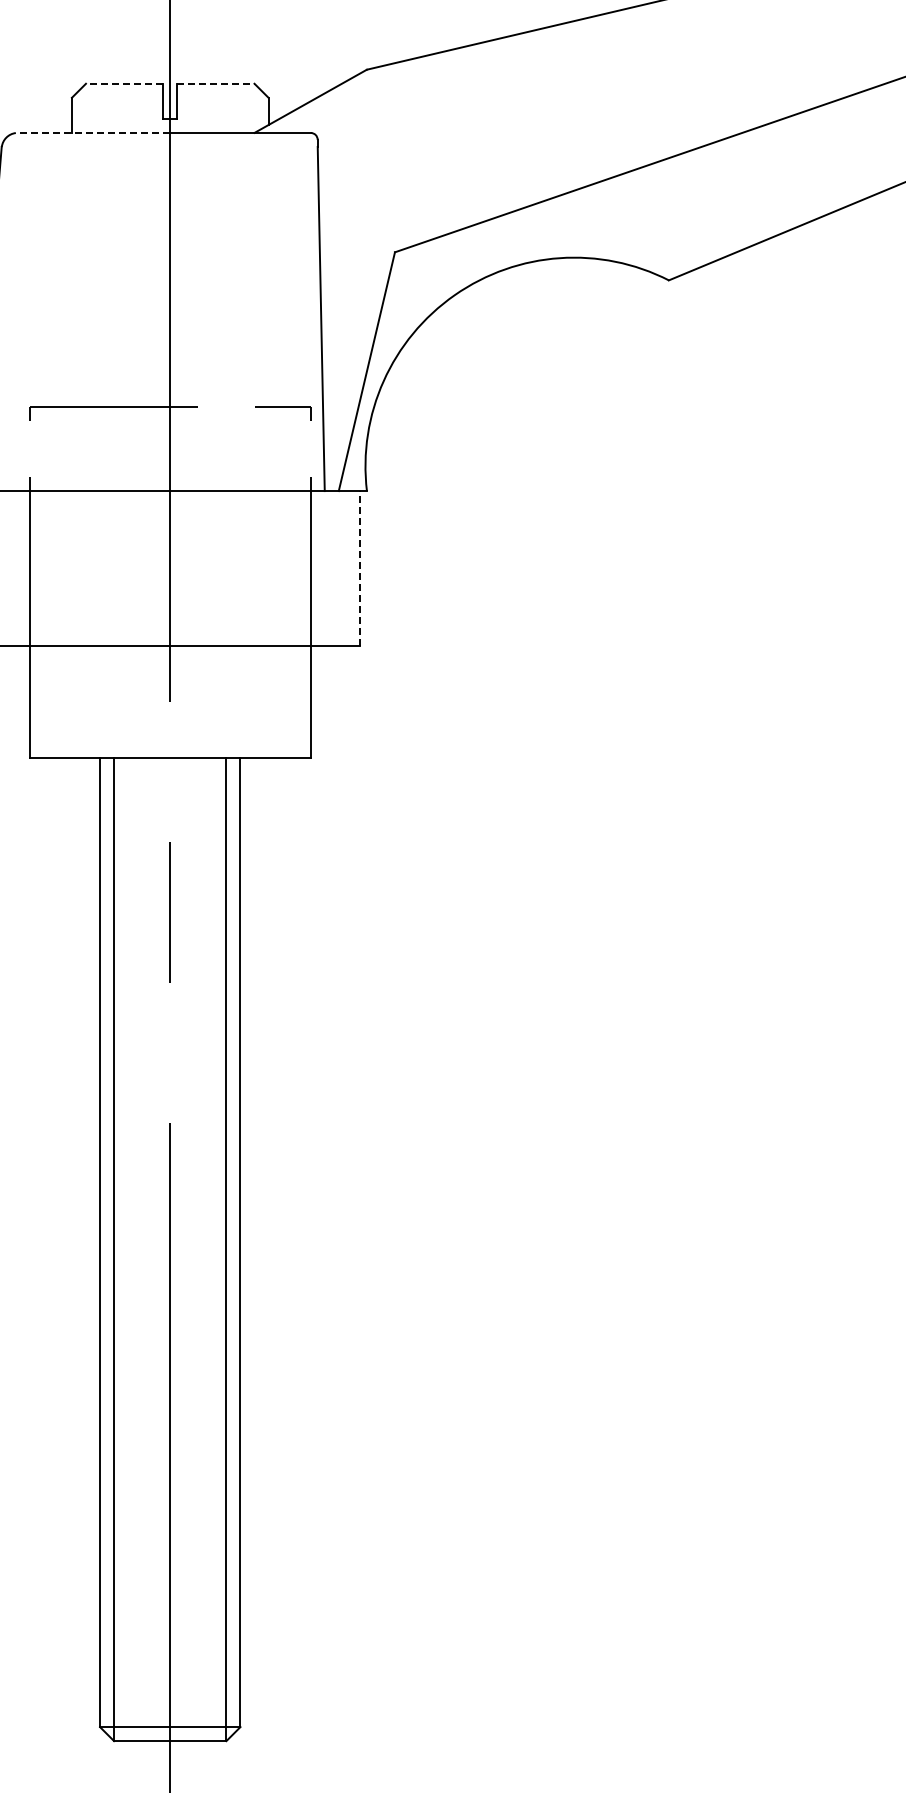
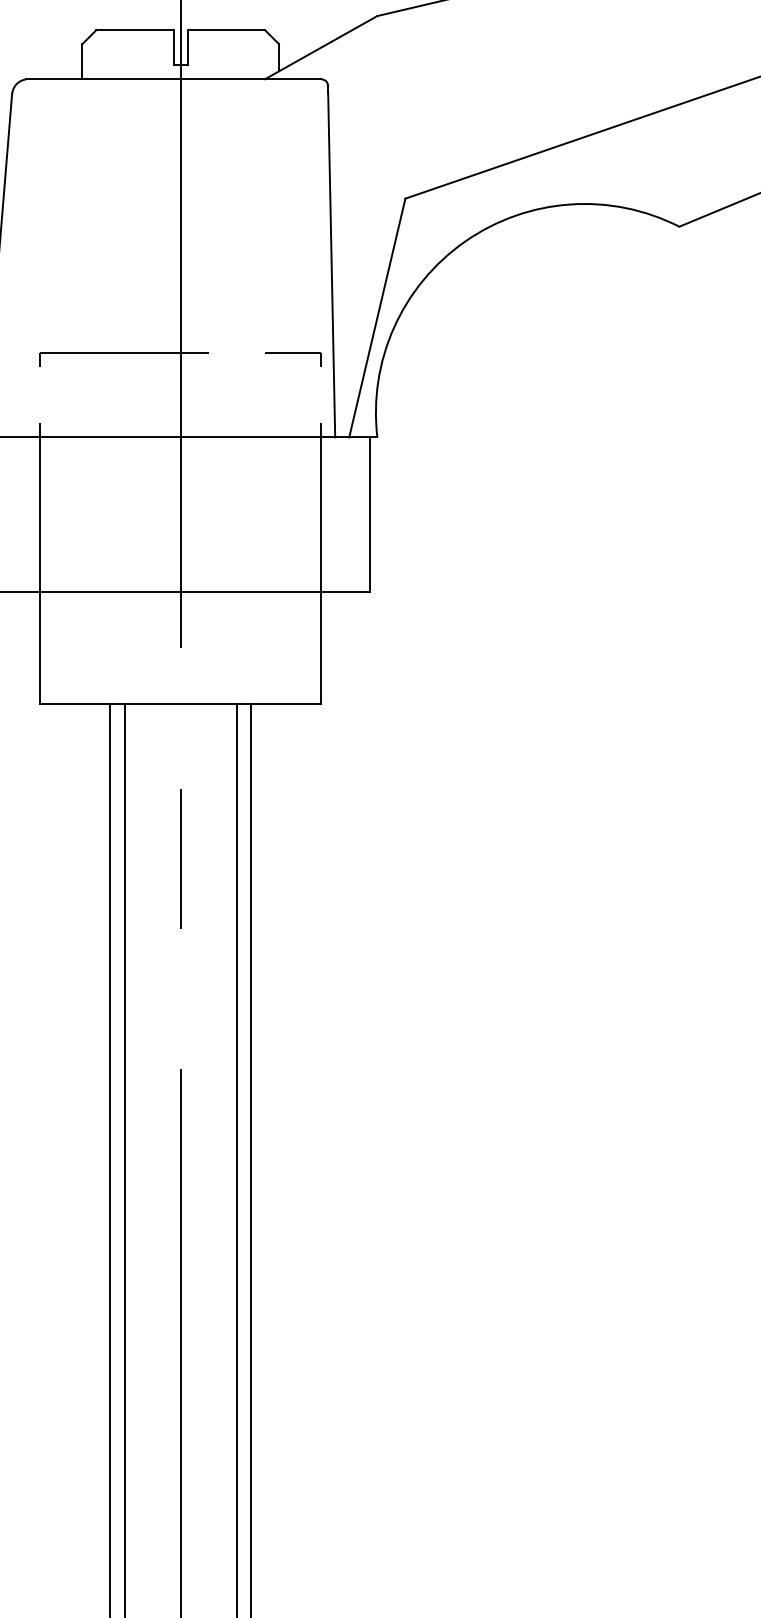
line: (124, 83) -> (134, 29), dashed -> solid
line: (215, 83) -> (225, 29), dashed -> solid
line: (92, 132) -> (102, 78), dashed -> solid
line: (359, 567) -> (369, 513), dashed -> solid

